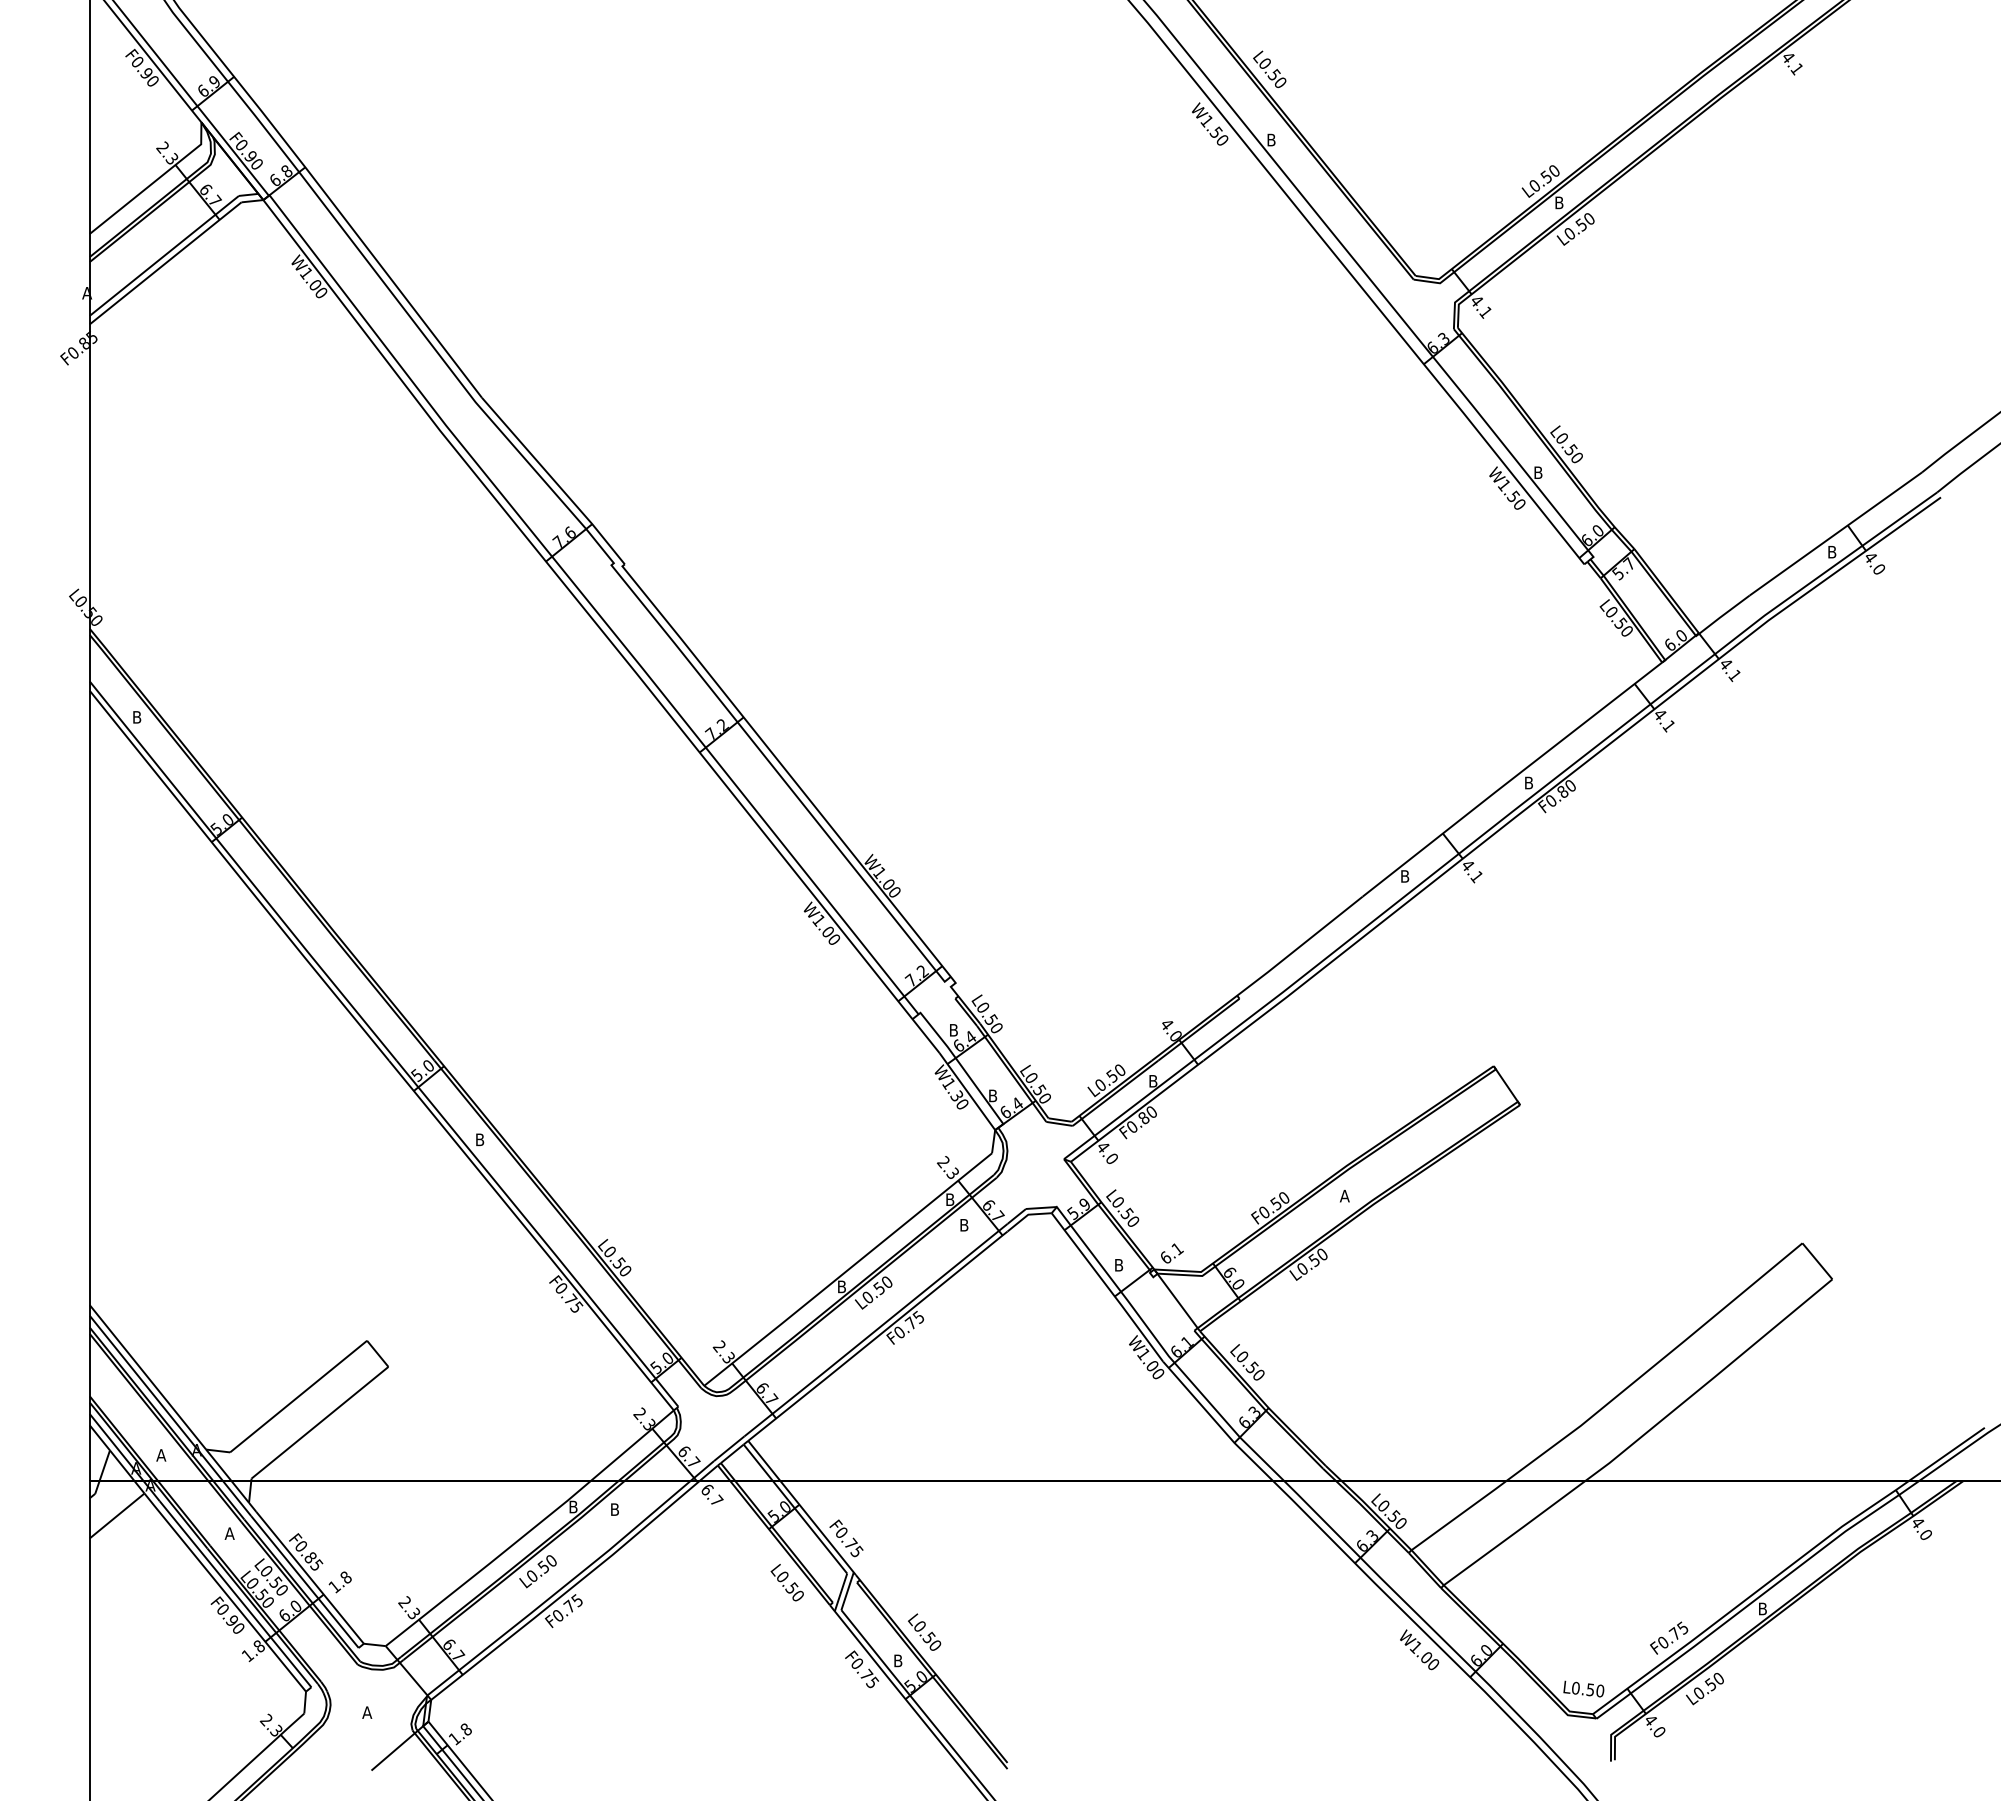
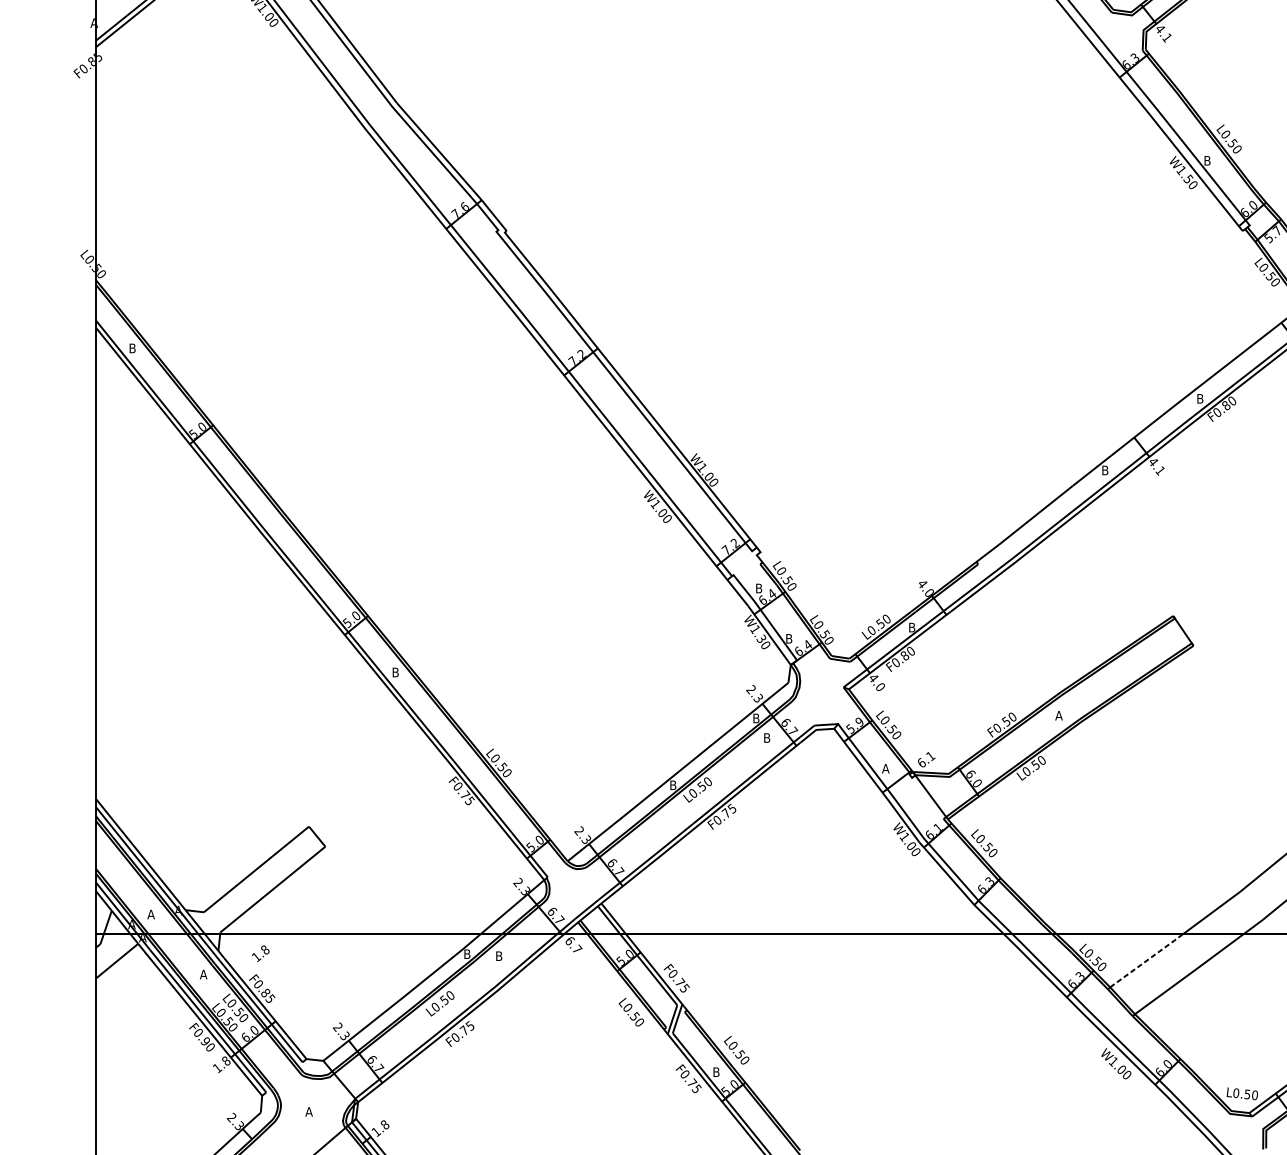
text: (1118, 1265) -> (885, 768), B -> A
line: (1460, 1514) -> (1147, 959), solid -> dashed
text: (339, 1582) -> (260, 953), moved

